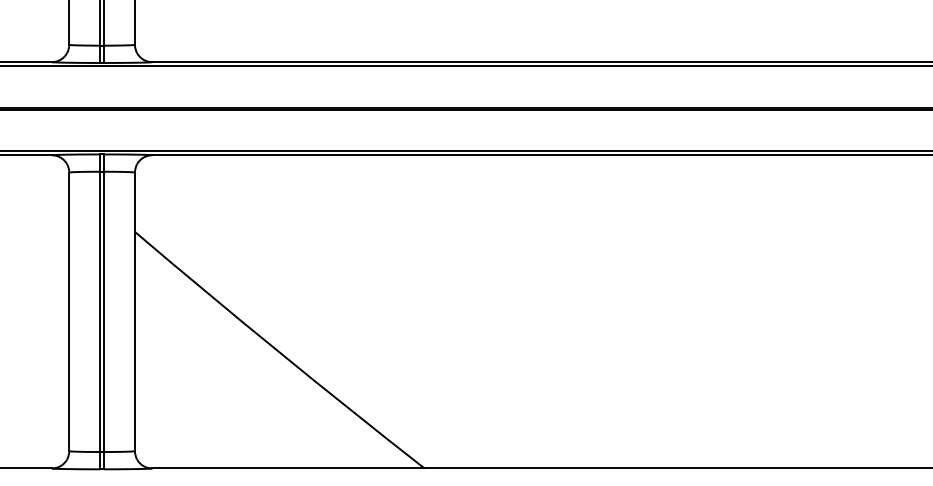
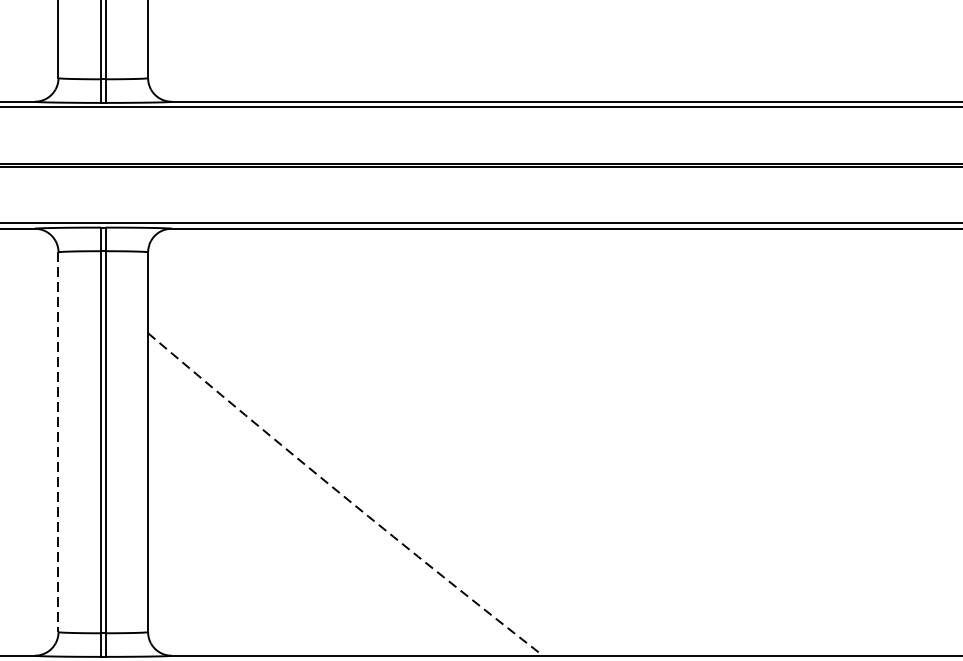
line: (69, 312) -> (58, 443), solid -> dashed
arc: (278, 351) -> (343, 496), solid -> dashed

